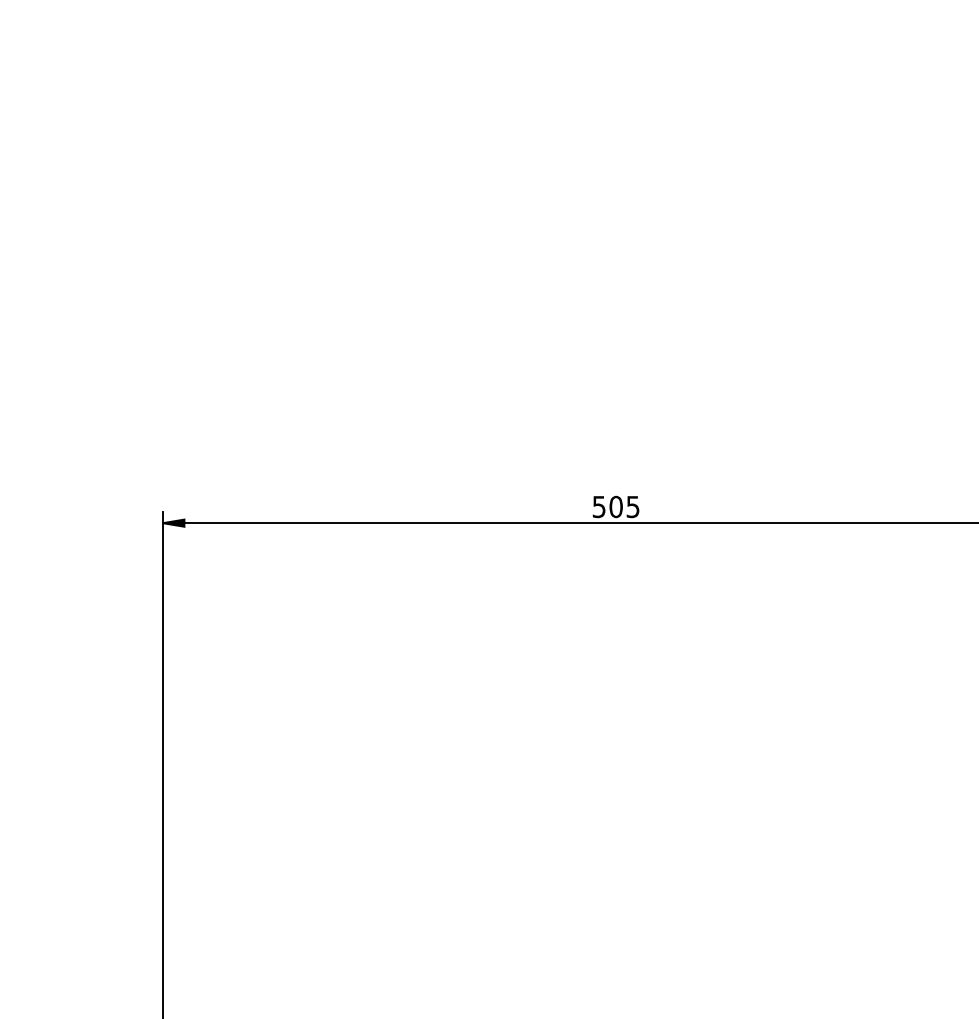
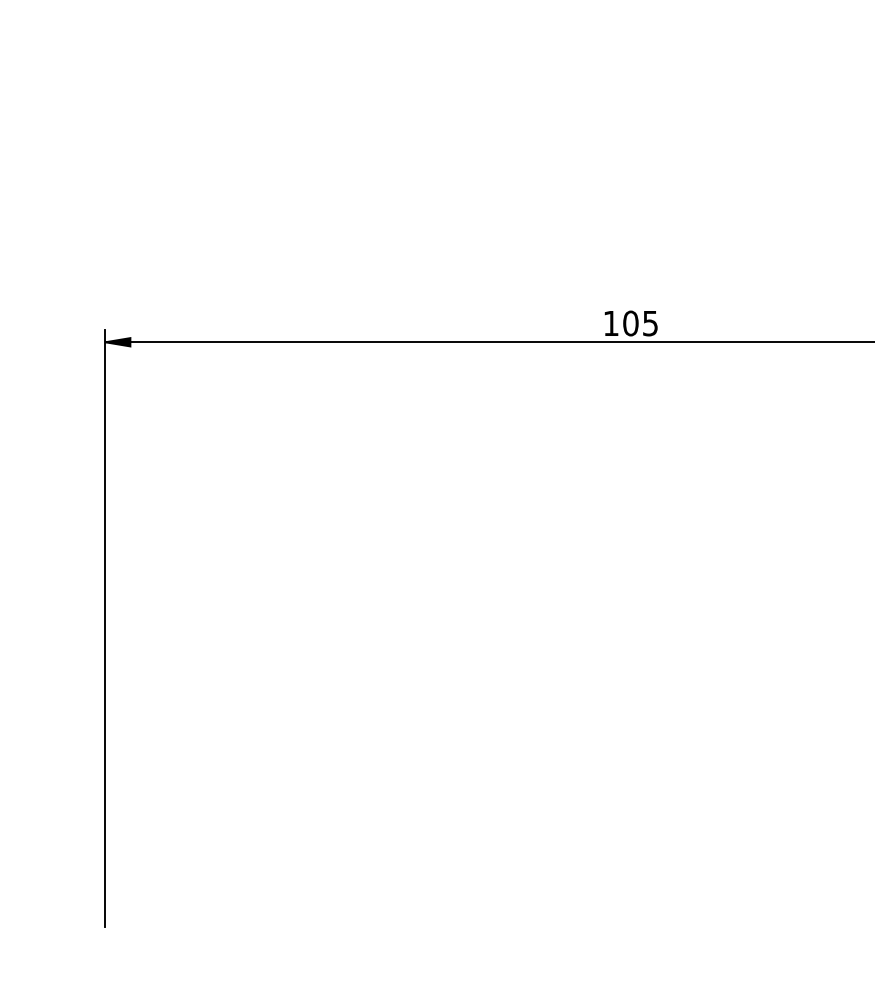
text: (598, 507) -> (610, 324), 505 -> 105

